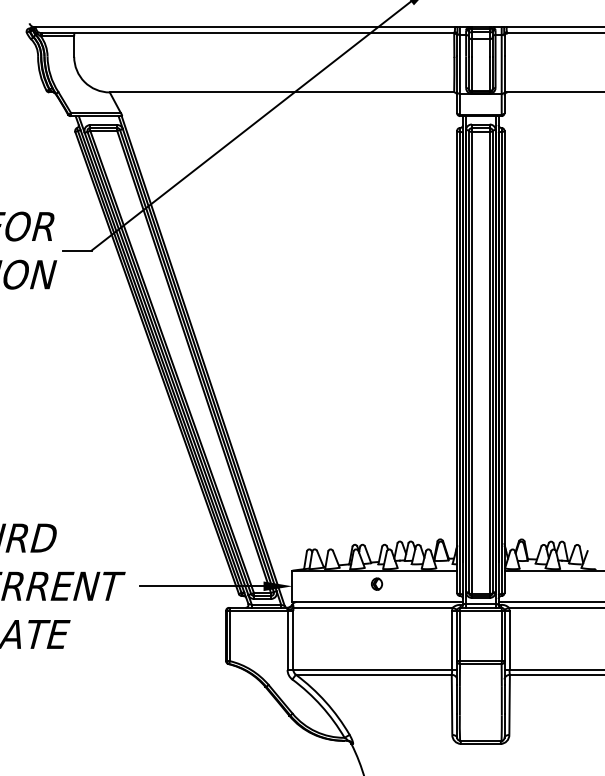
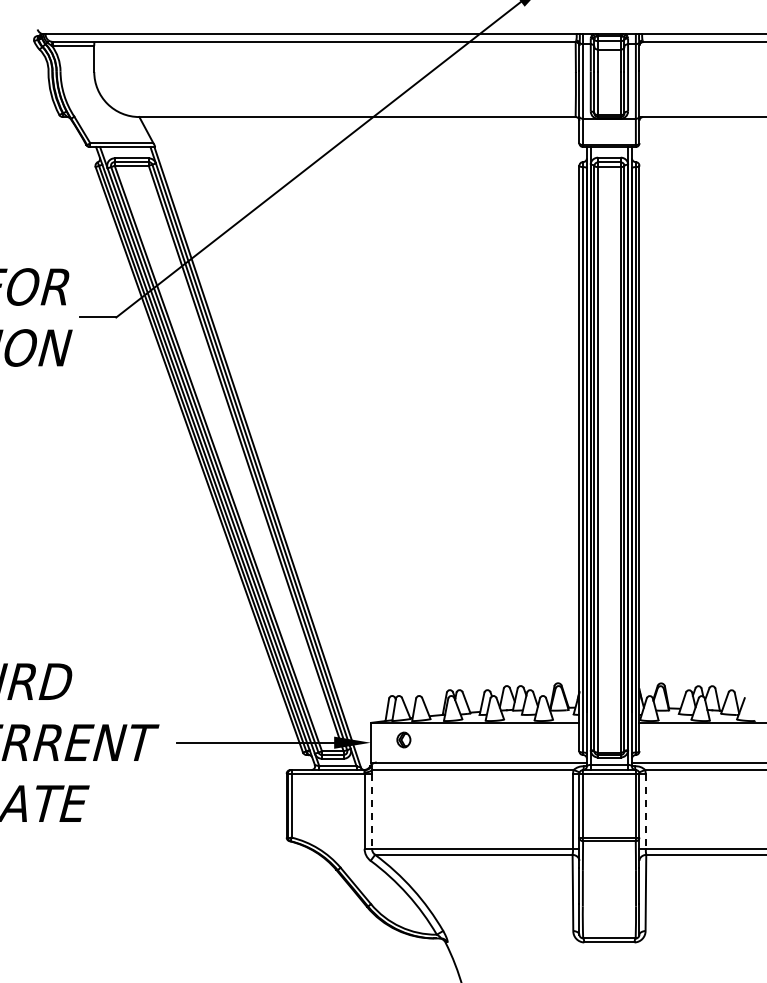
part: (376, 583) -> (403, 739), moved
line: (293, 640) -> (372, 811), solid -> dashed
line: (509, 640) -> (645, 811), solid -> dashed

